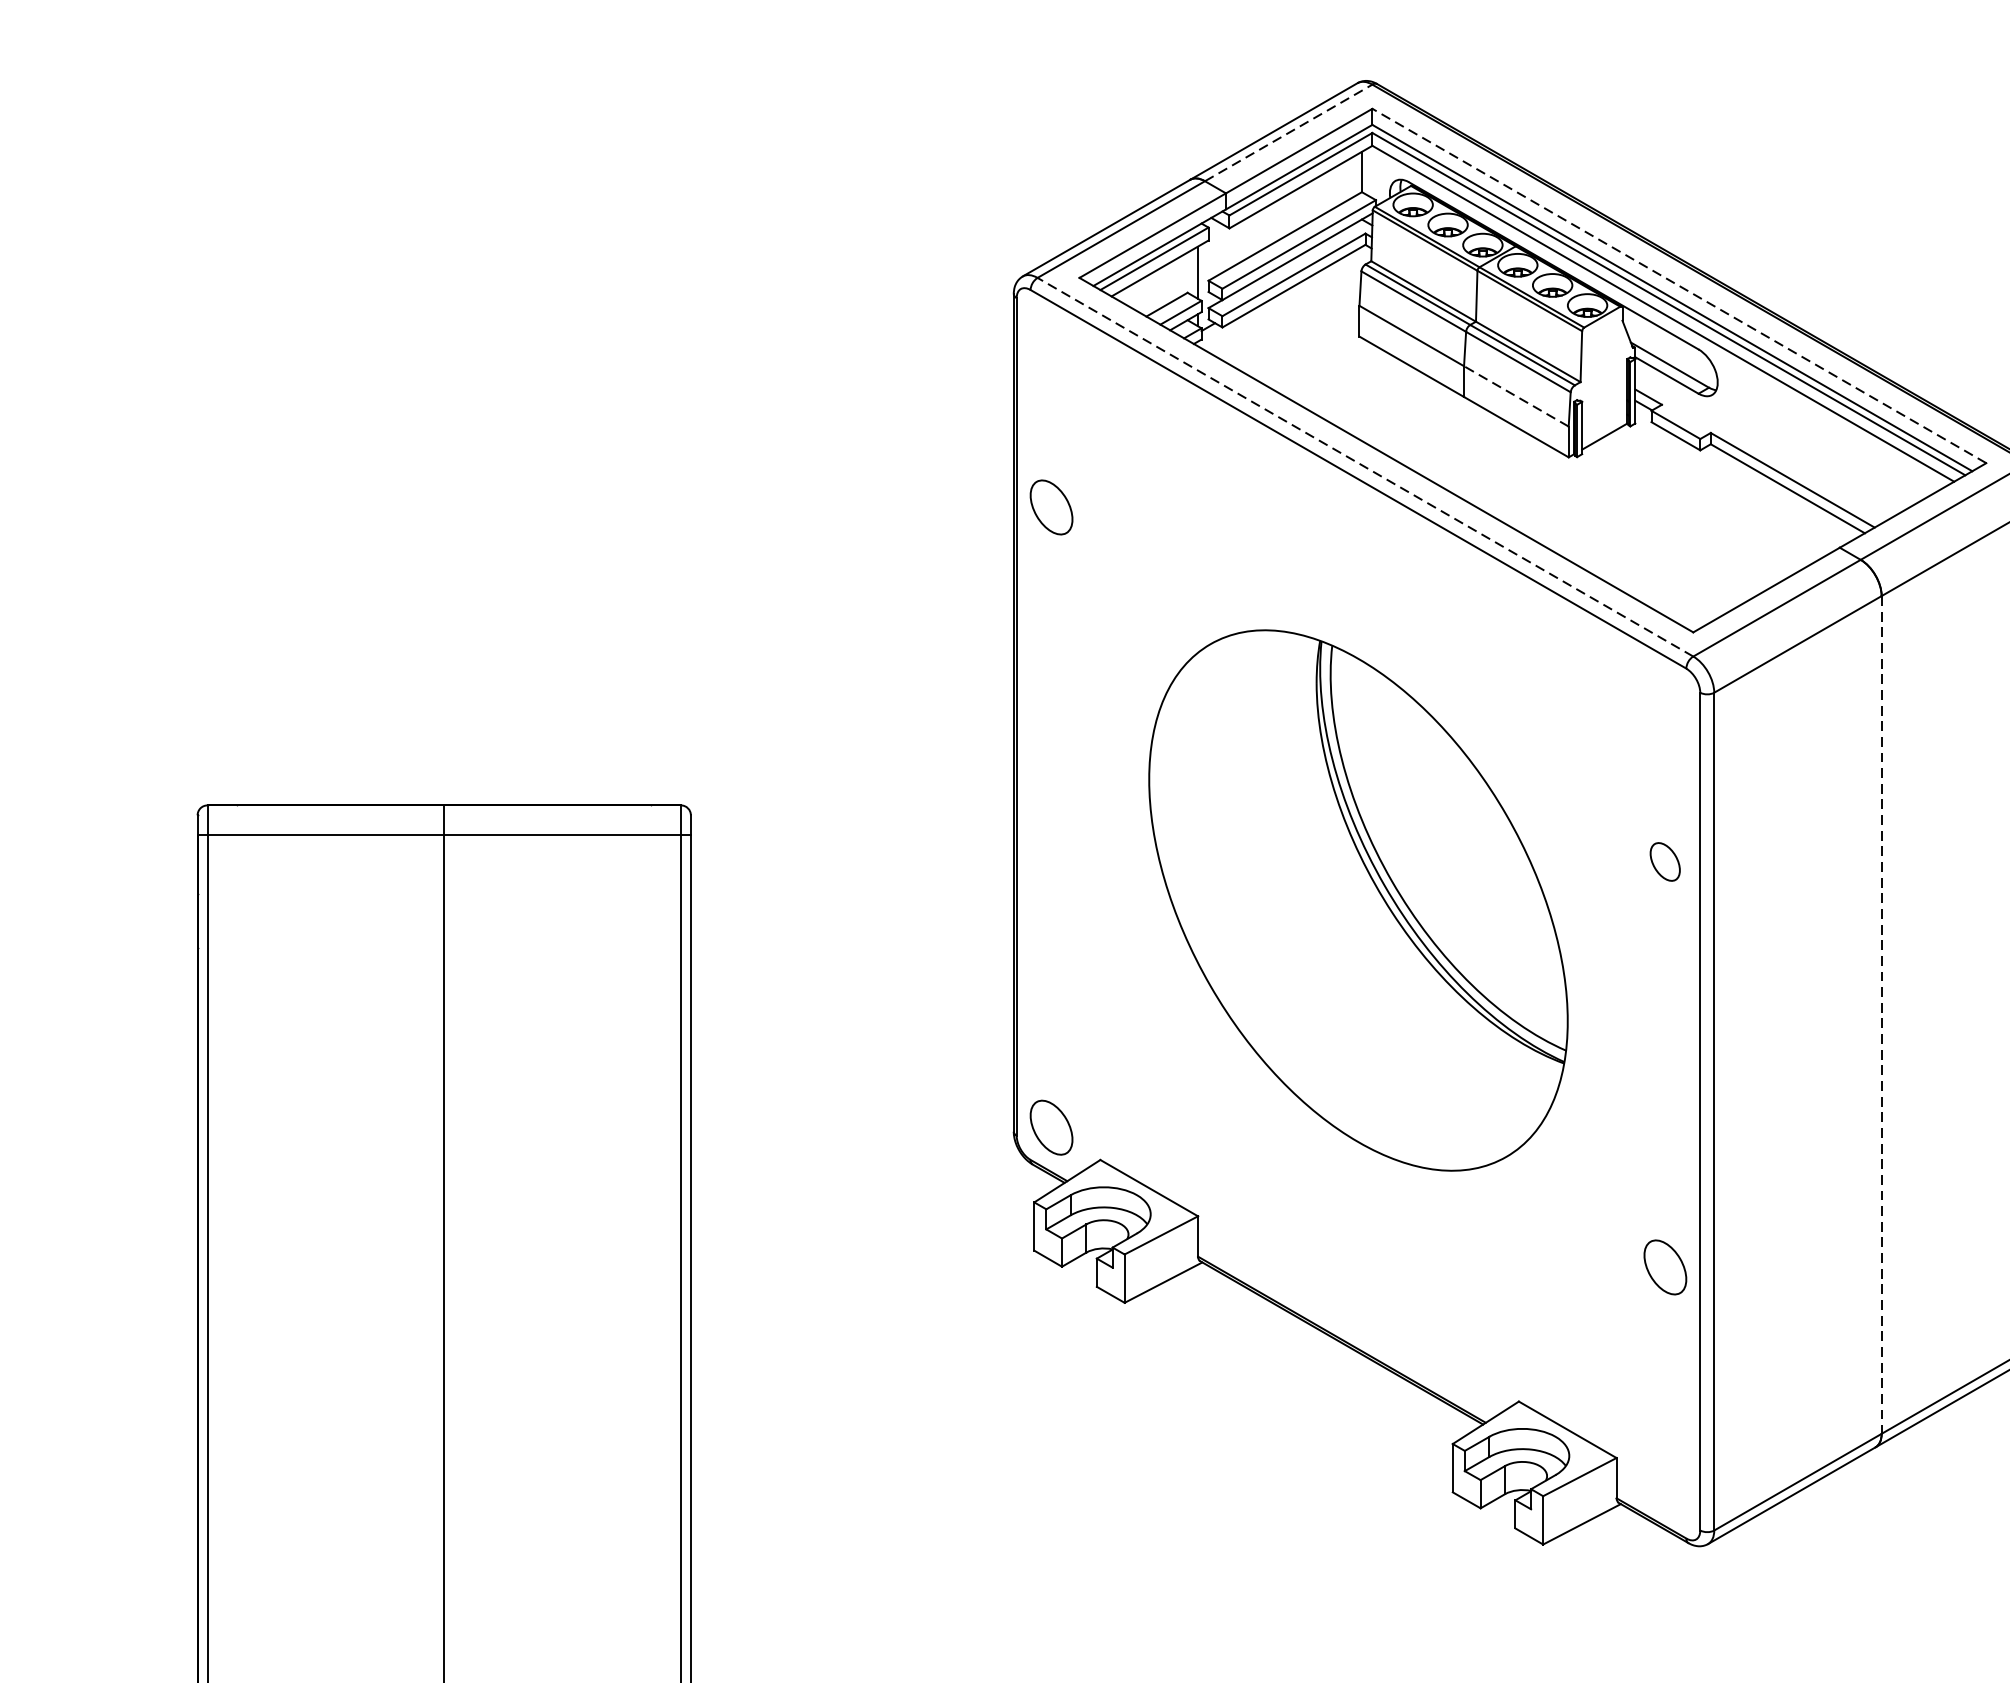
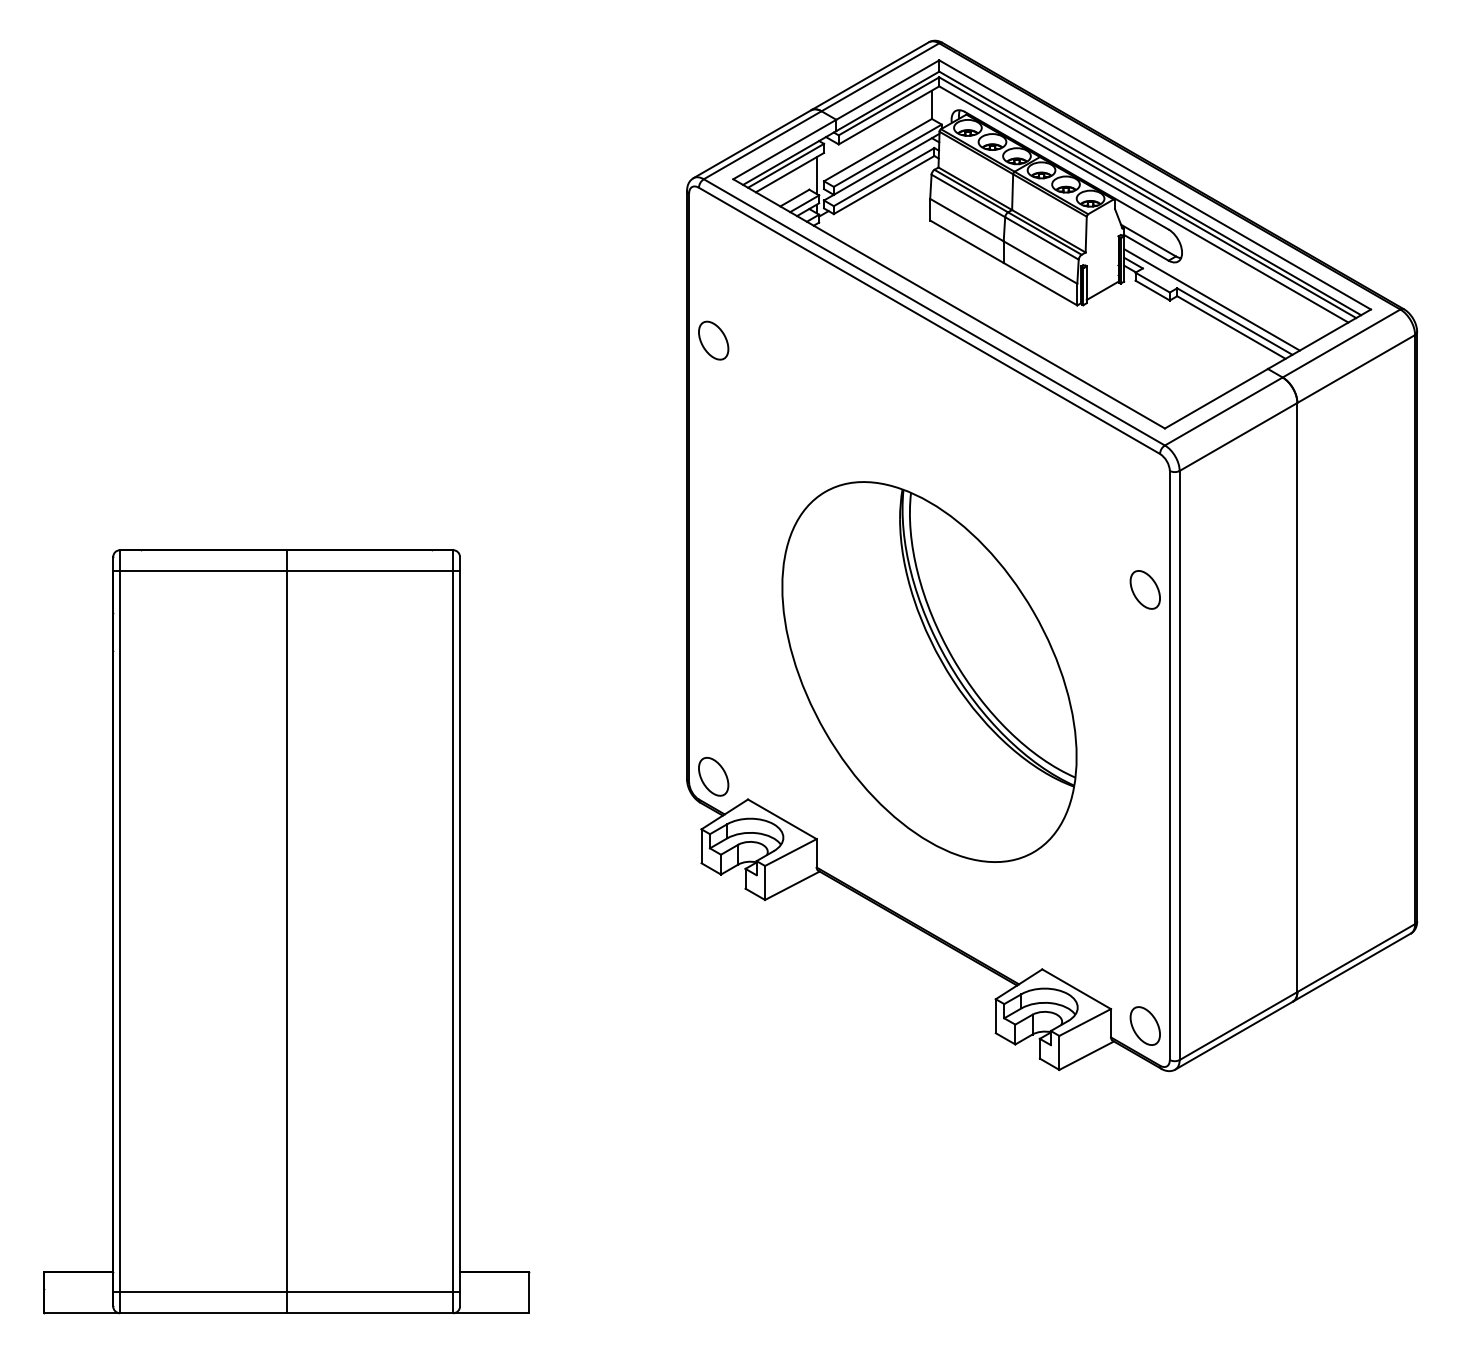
line: (1288, 133) -> (880, 77), dashed -> solid
line: (1678, 285) -> (1154, 184), dashed -> solid
line: (1516, 396) -> (1040, 262), dashed -> solid
line: (1759, 448) -> (1211, 299), added
line: (1364, 467) -> (933, 312), dashed -> solid
part: (1664, 861) -> (1144, 589), size x1.43
part: (1358, 899) -> (929, 671), moved
line: (1881, 1014) -> (1297, 697), dashed -> solid
part: (1664, 1266) -> (1144, 1025), moved

